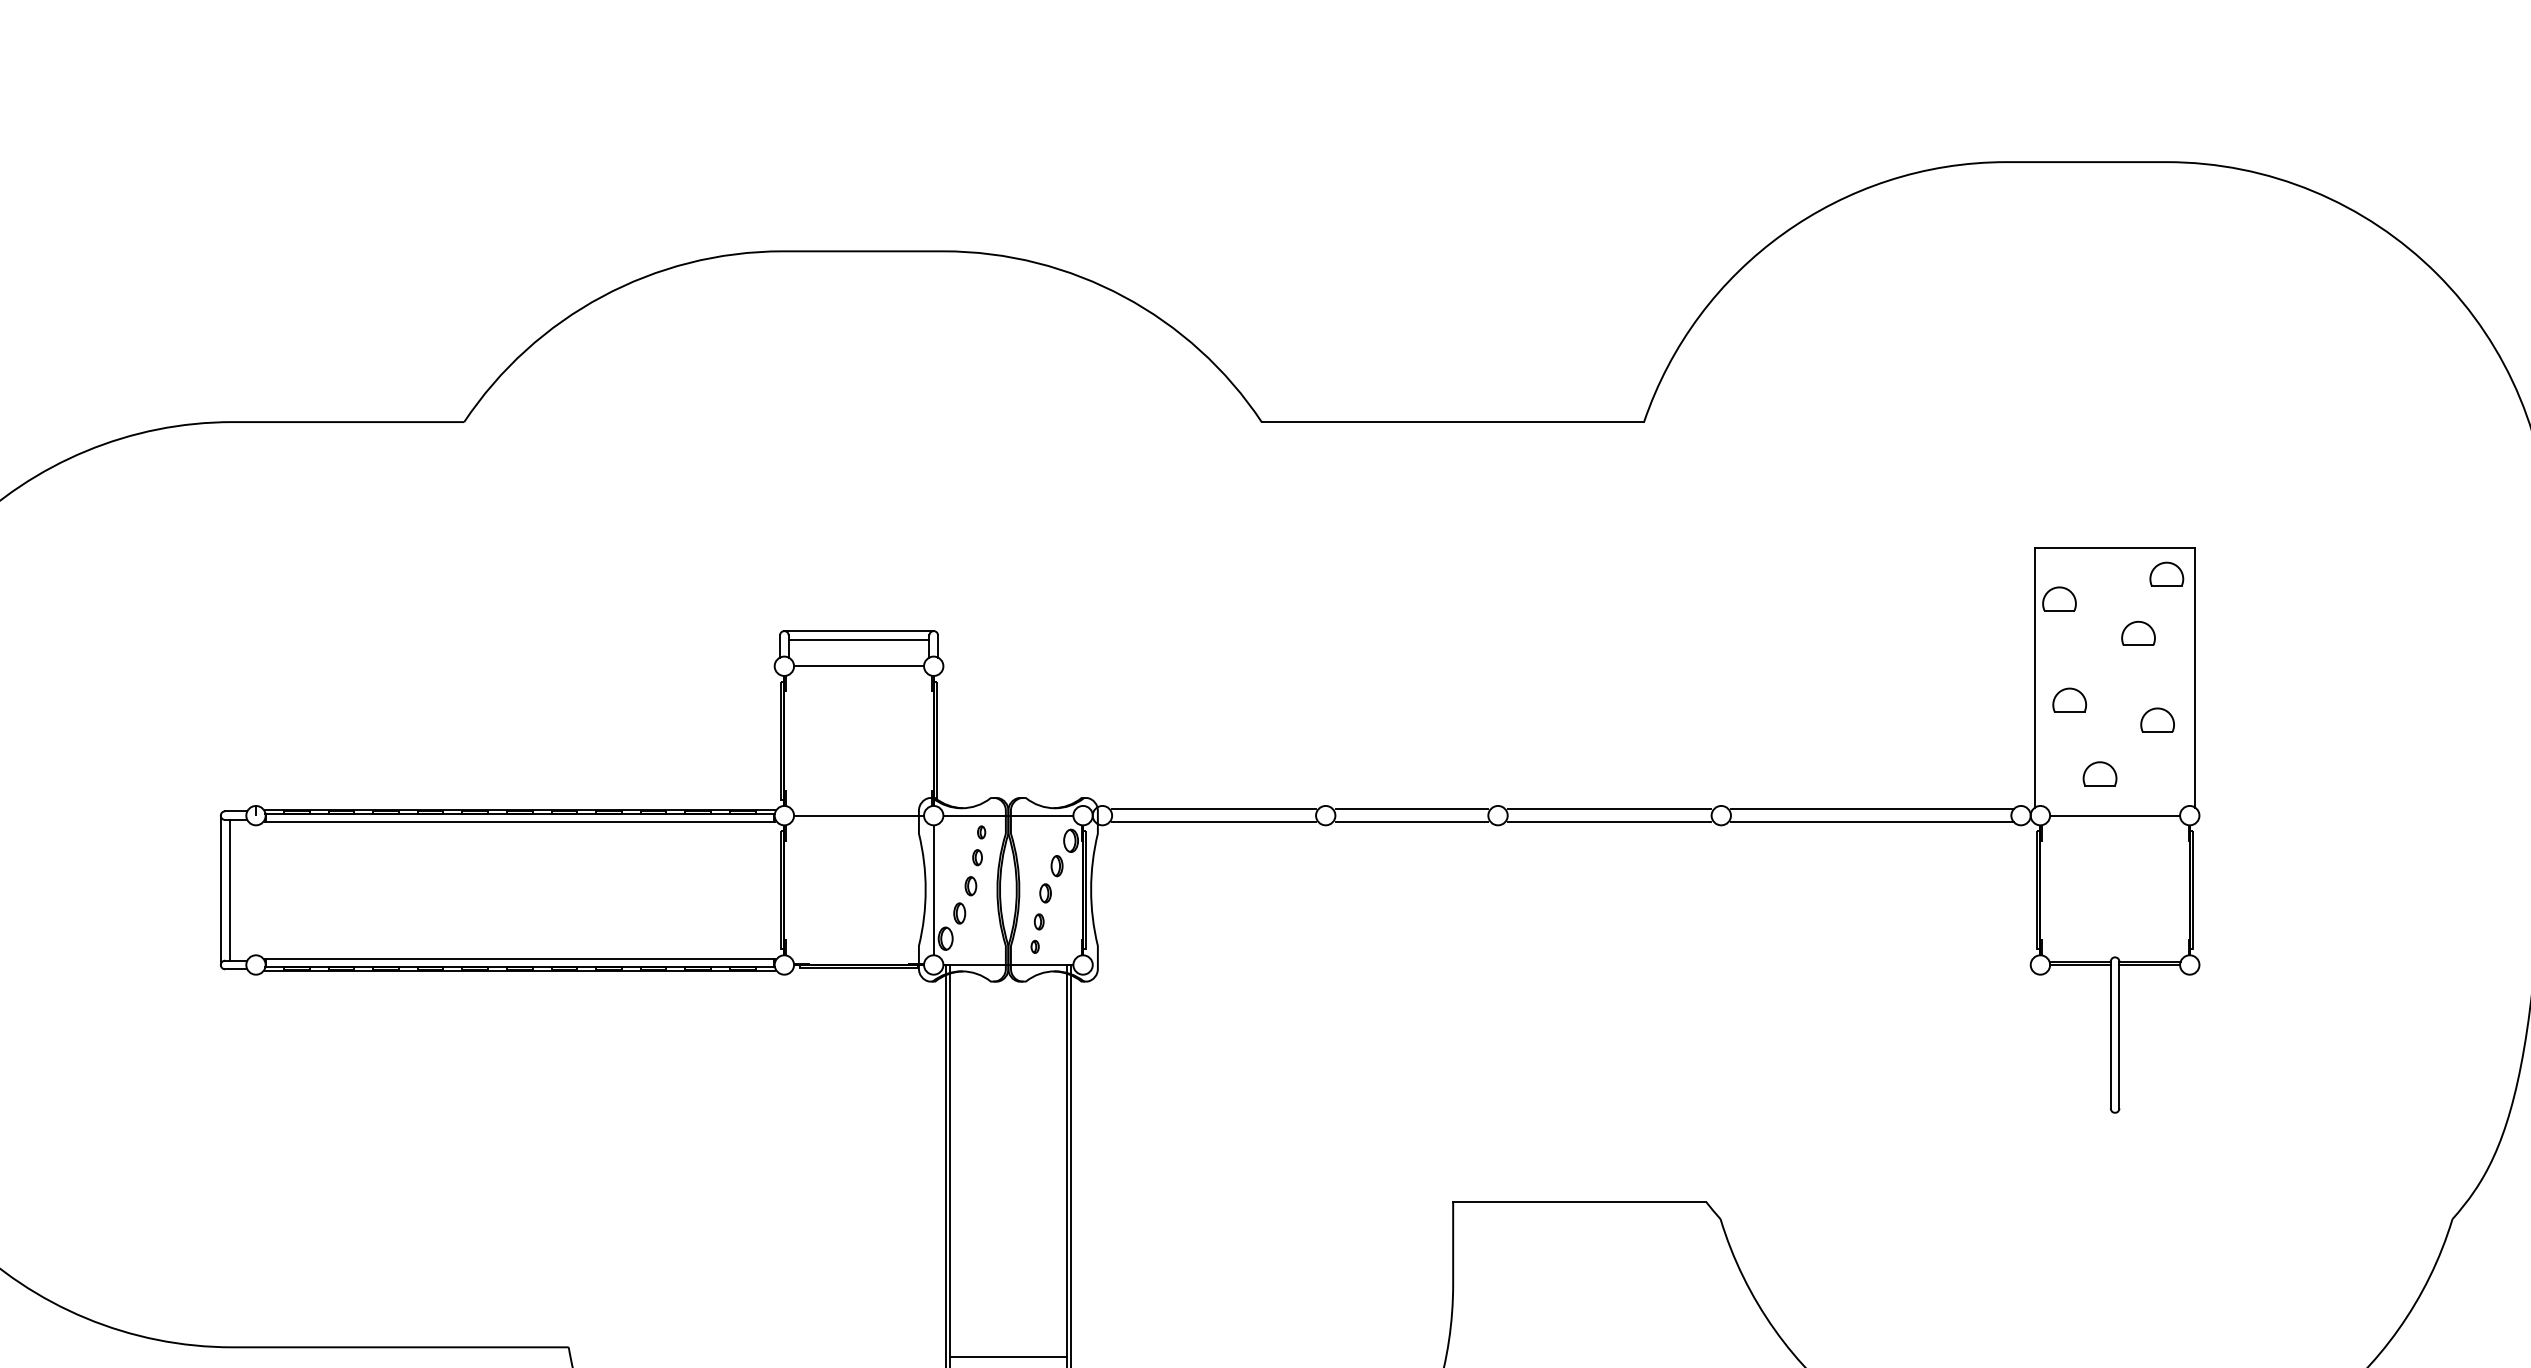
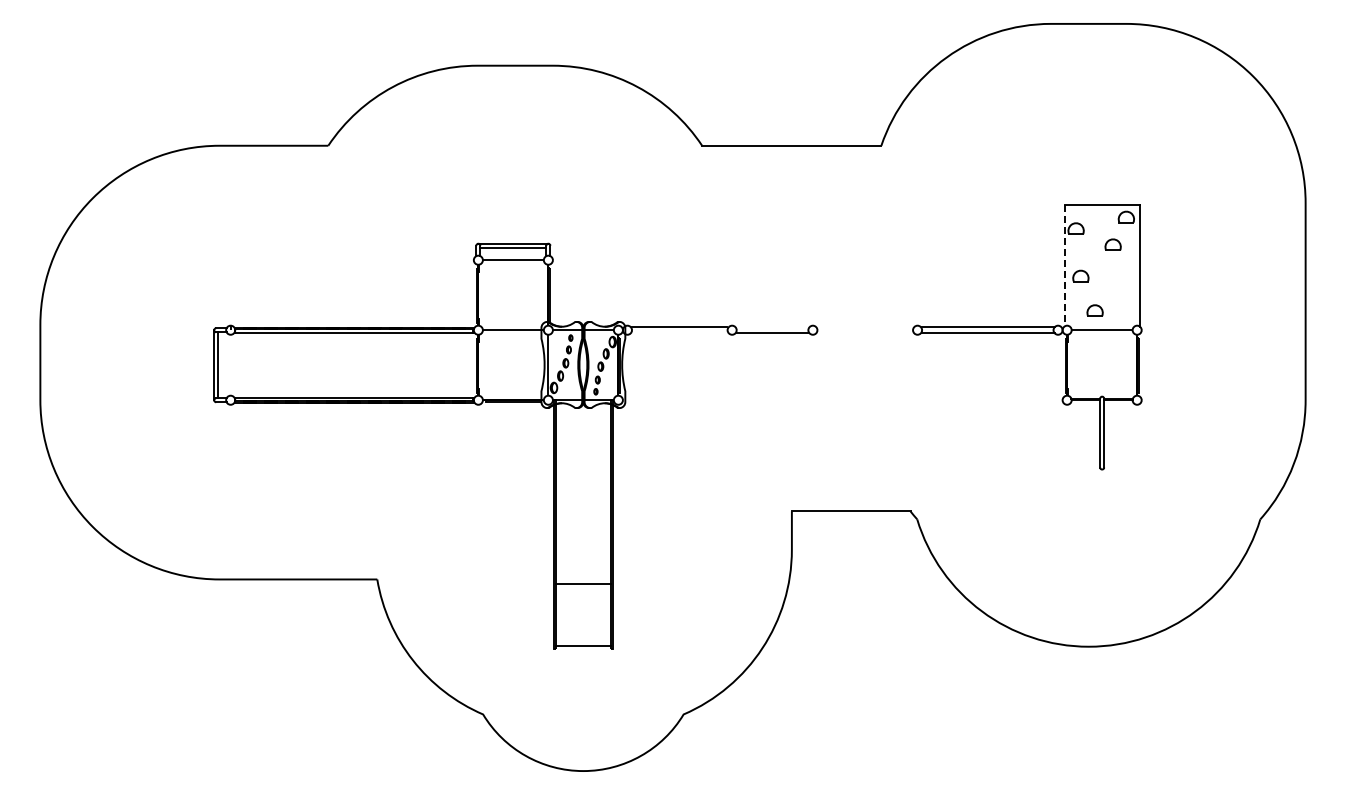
line: (2034, 677) -> (1064, 265), solid -> dashed
part: (2156, 720) -> (1121, 285), removed
line: (1411, 809) -> (772, 327), removed
line: (1608, 809) -> (864, 327), removed
line: (1213, 822) -> (679, 333), removed
line: (1608, 822) -> (864, 333), removed

